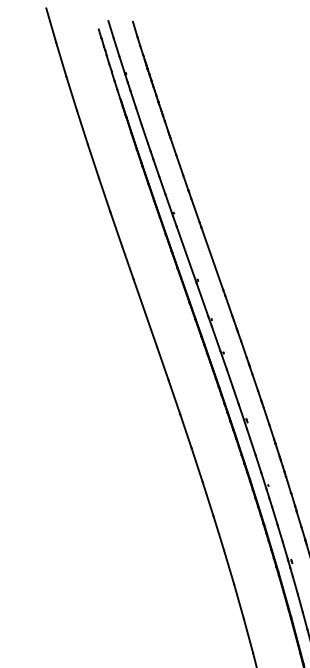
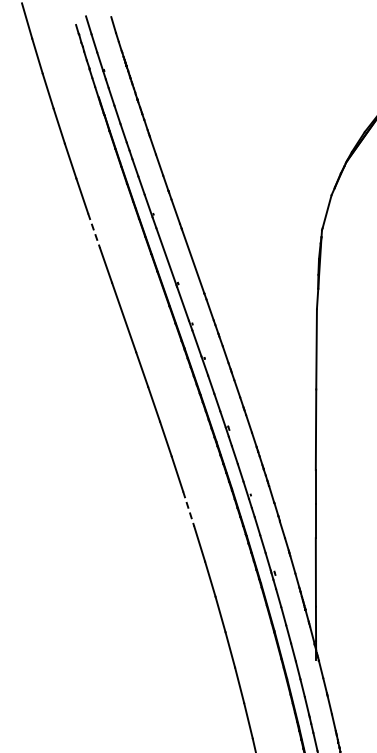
line: (116, 229) -> (94, 231), solid -> dashed
line: (207, 499) -> (188, 509), solid -> dashed

